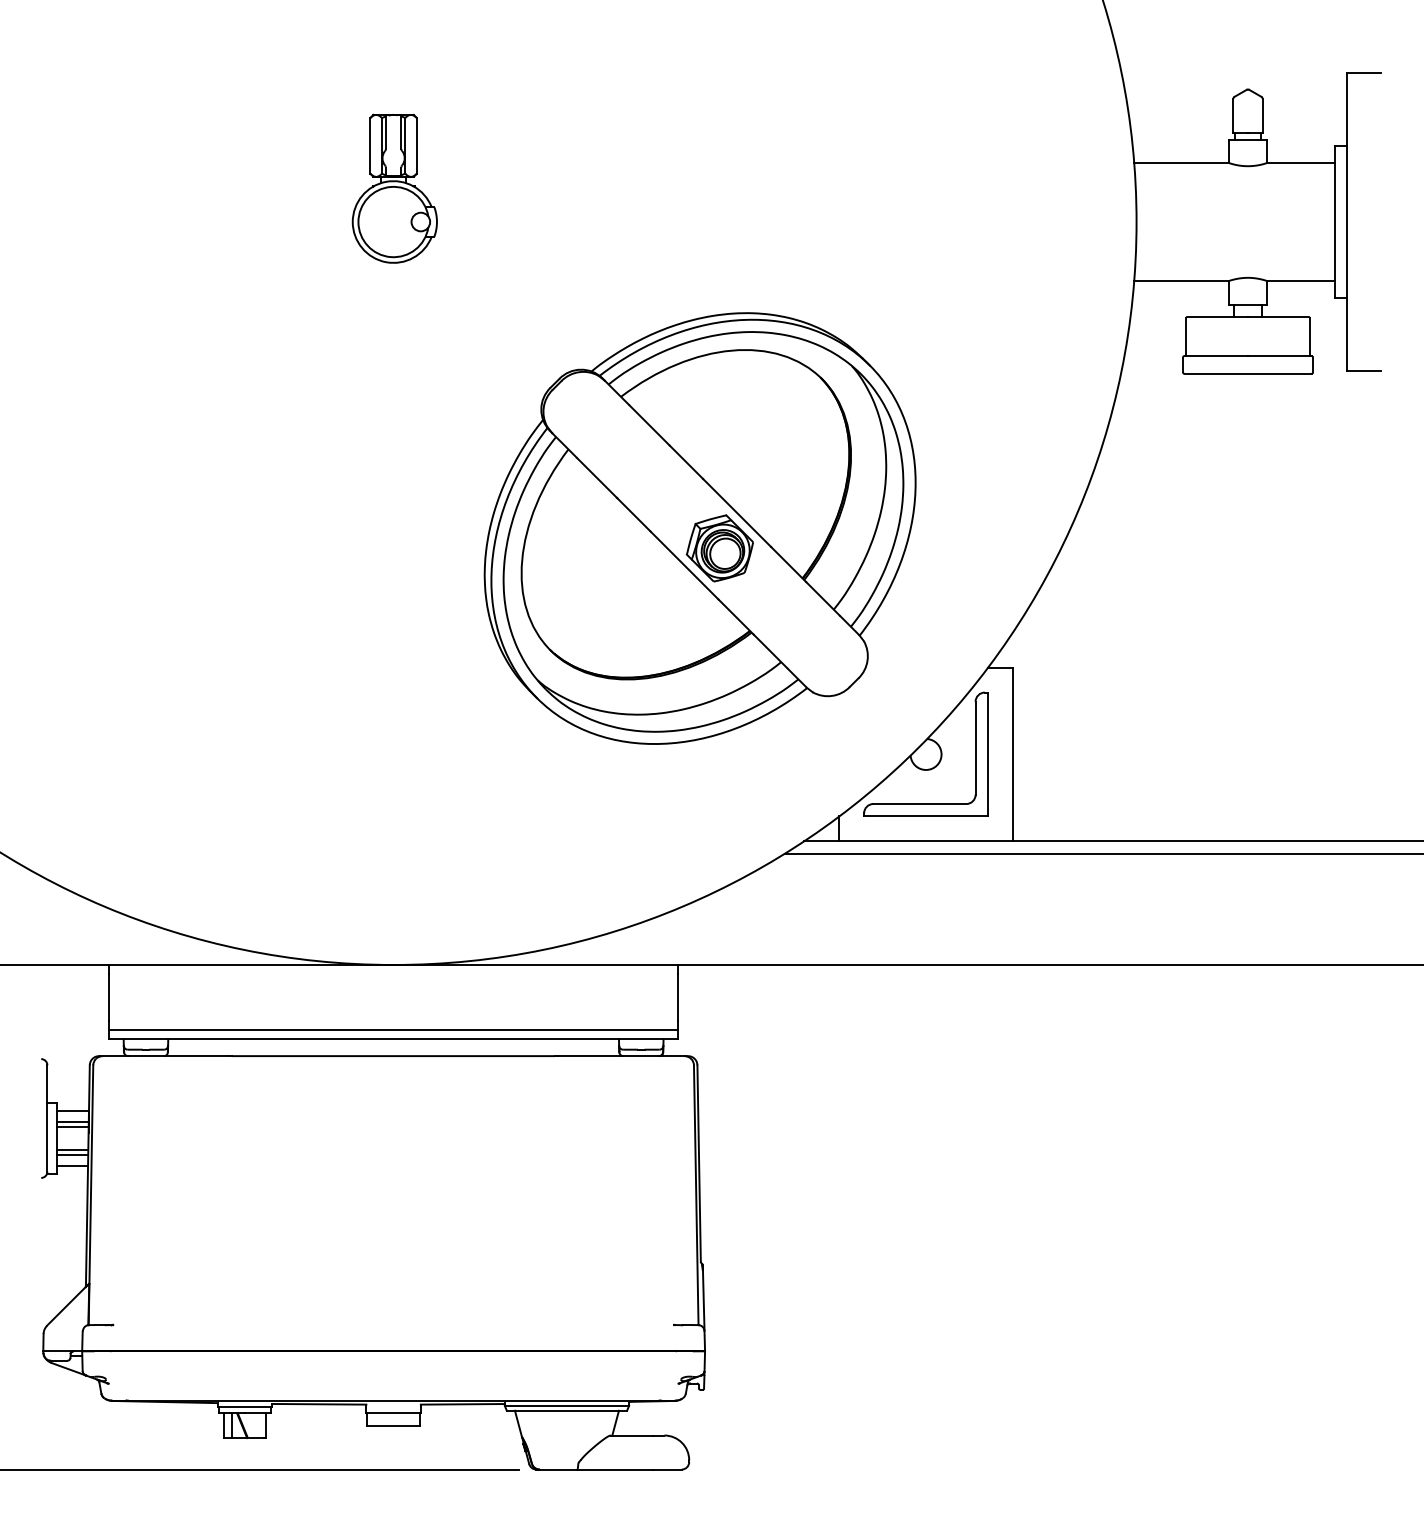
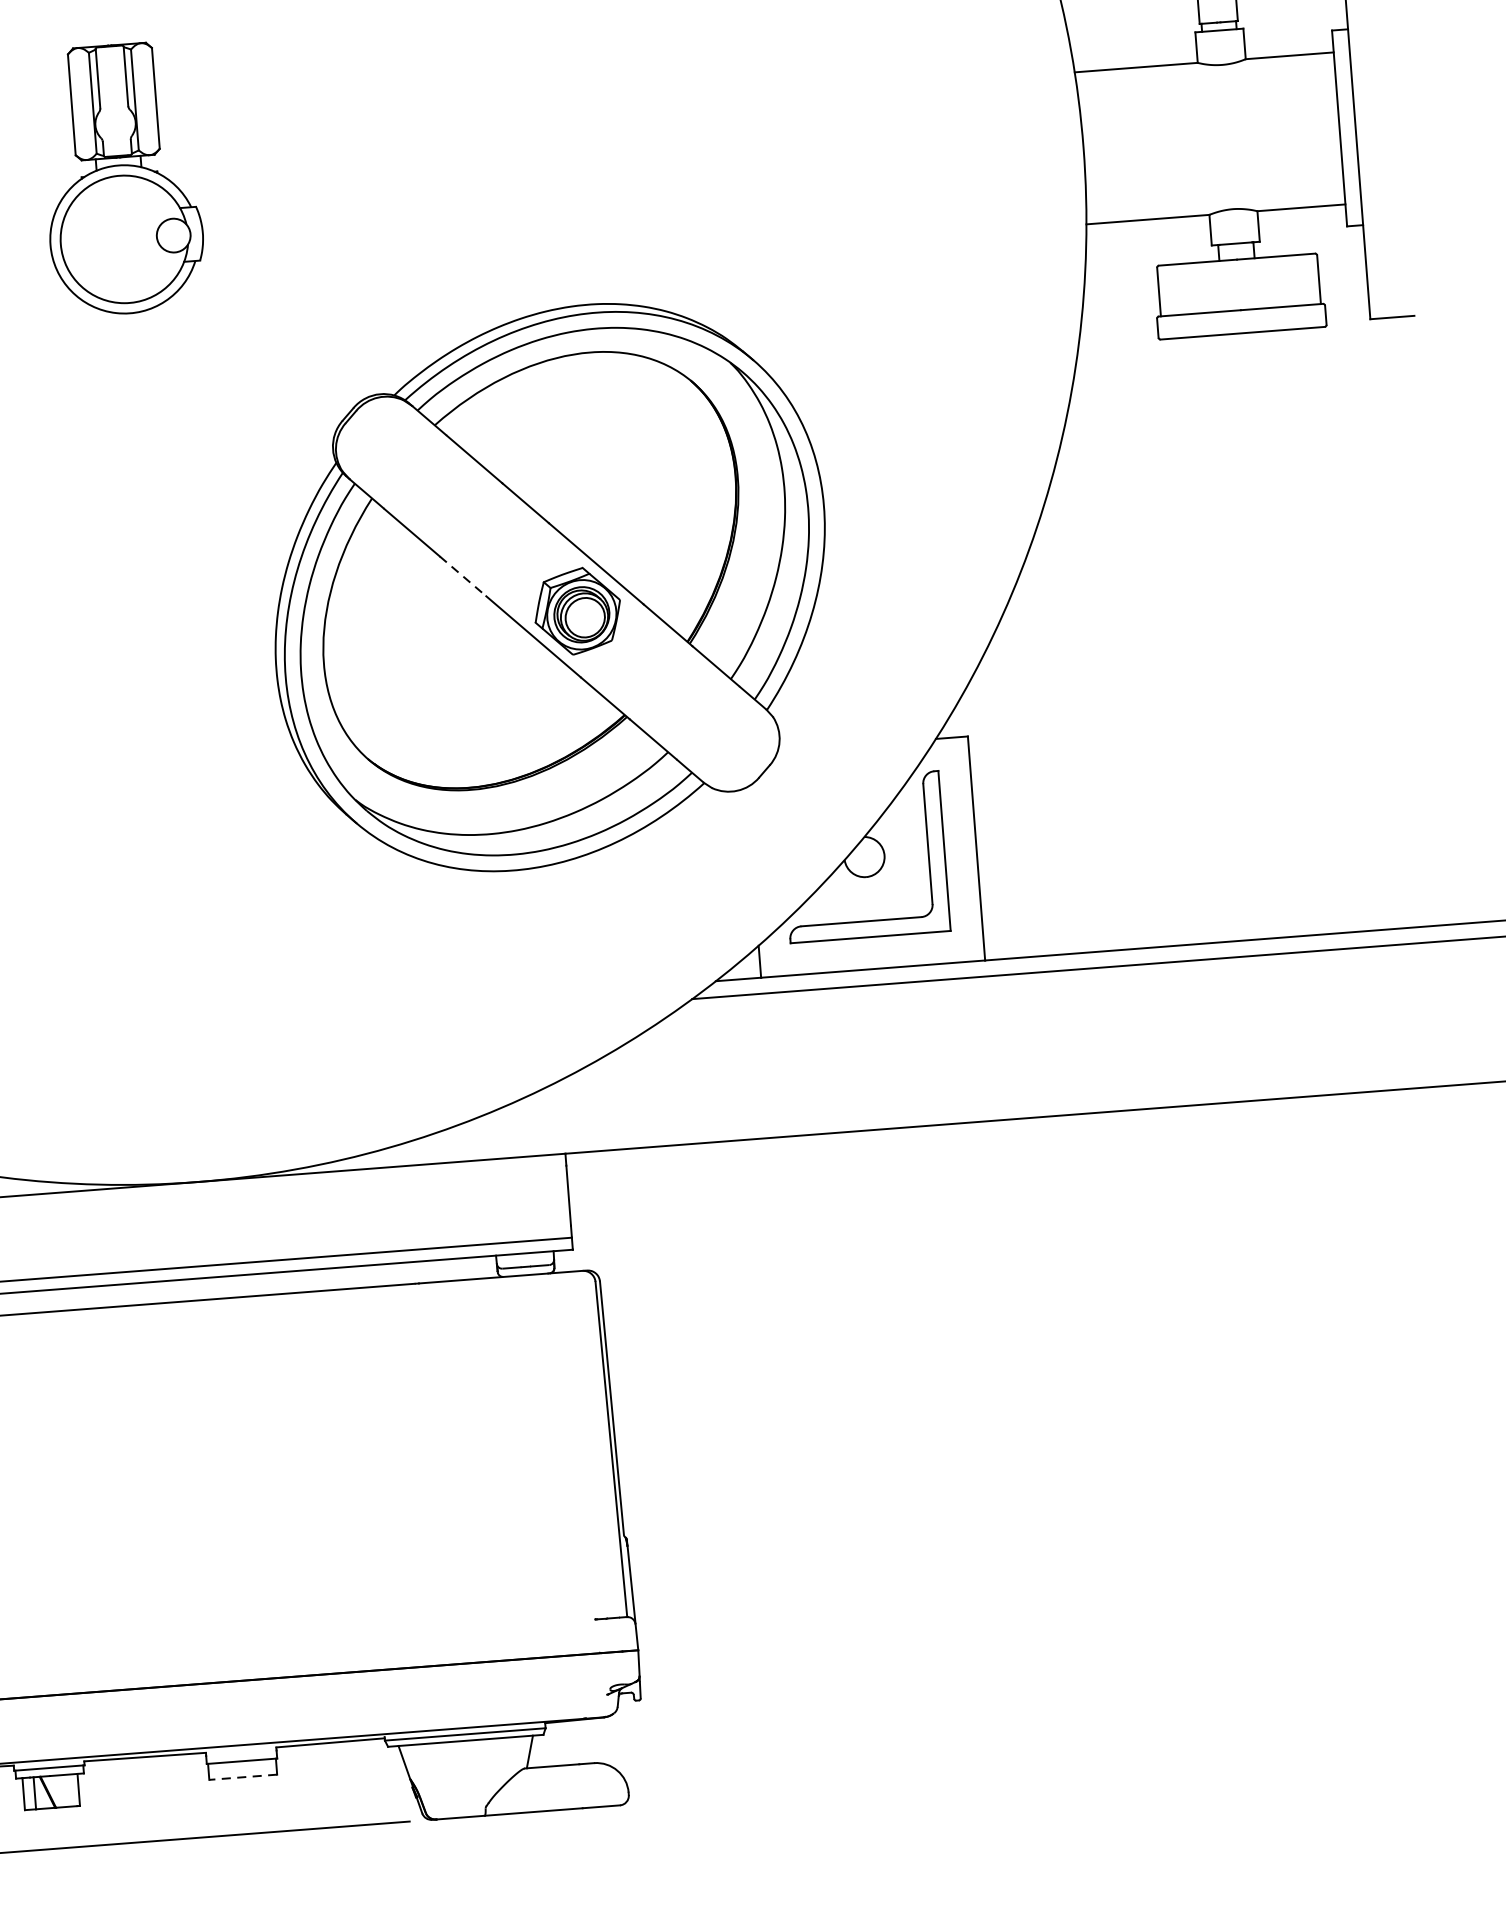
part: (394, 188) -> (121, 178), size x1.4
line: (633, 514) -> (462, 576), solid -> dashed
line: (393, 1425) -> (243, 1777), solid -> dashed

